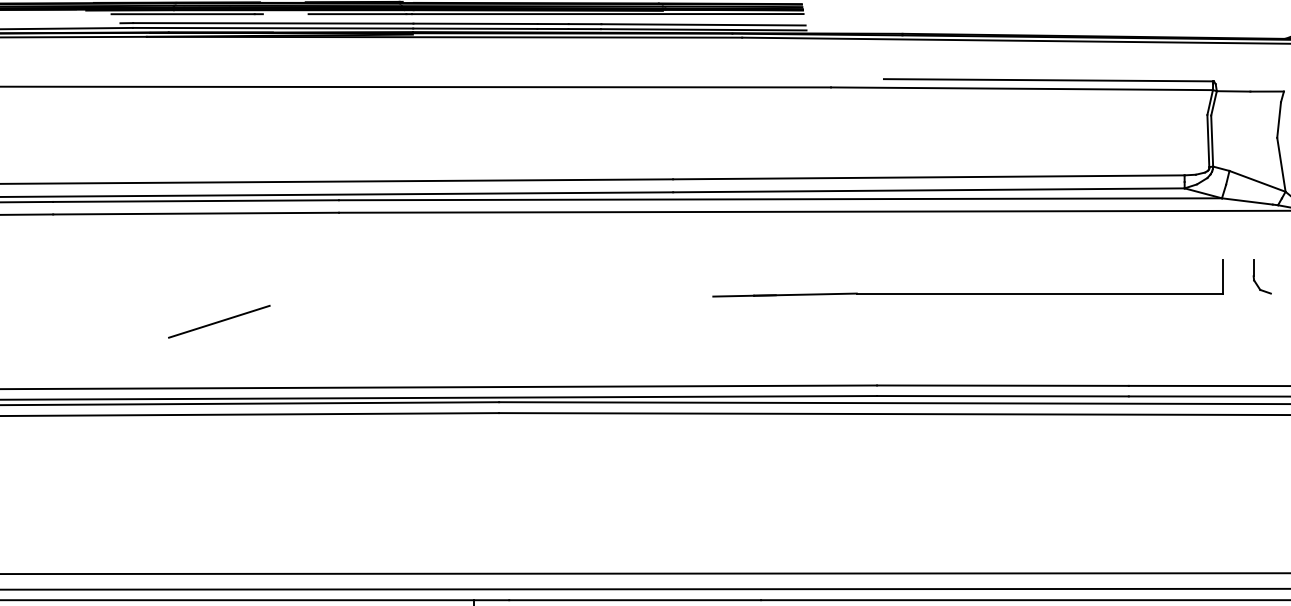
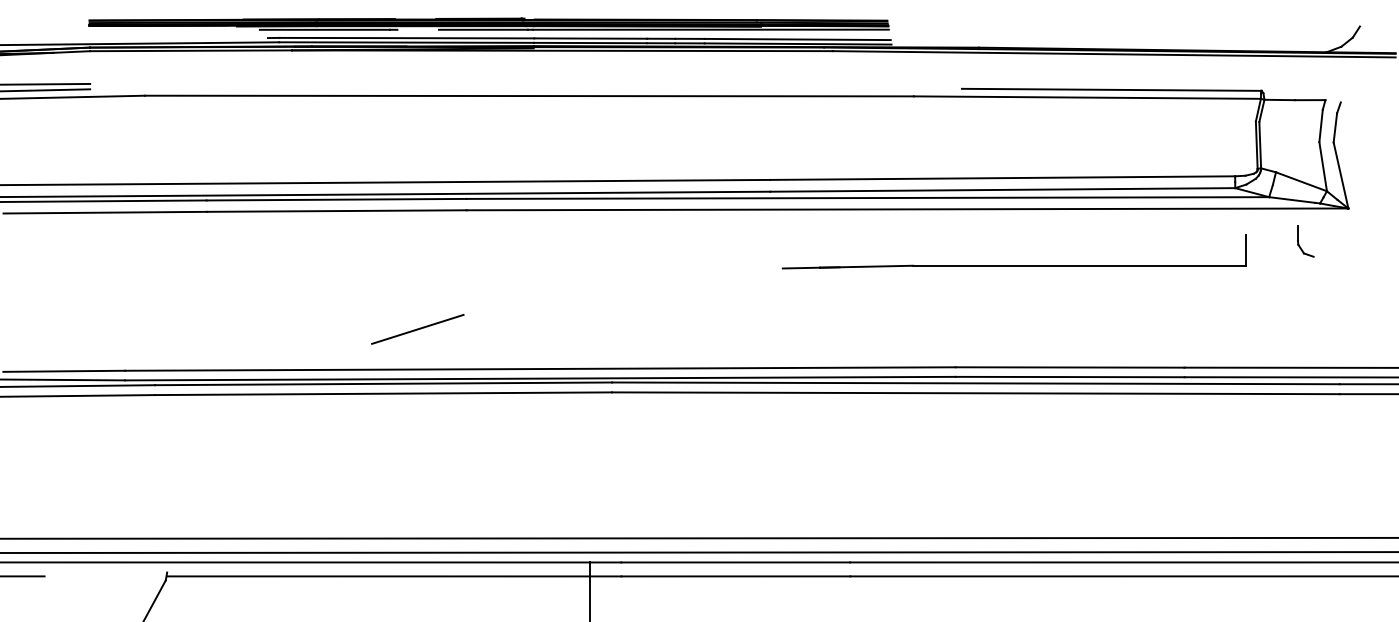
part: (1255, 278) -> (1299, 243), moved
part: (967, 293) -> (1013, 265), moved
line: (218, 321) -> (417, 329), moved

